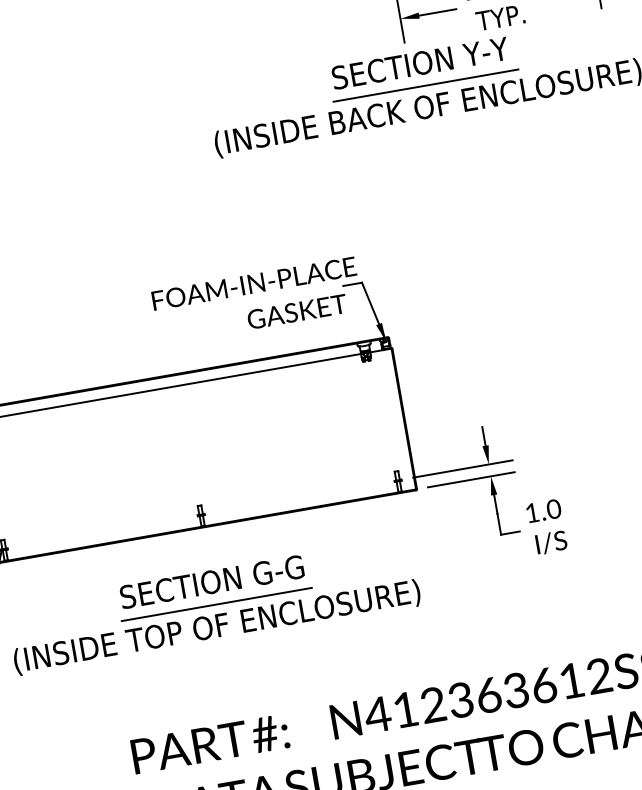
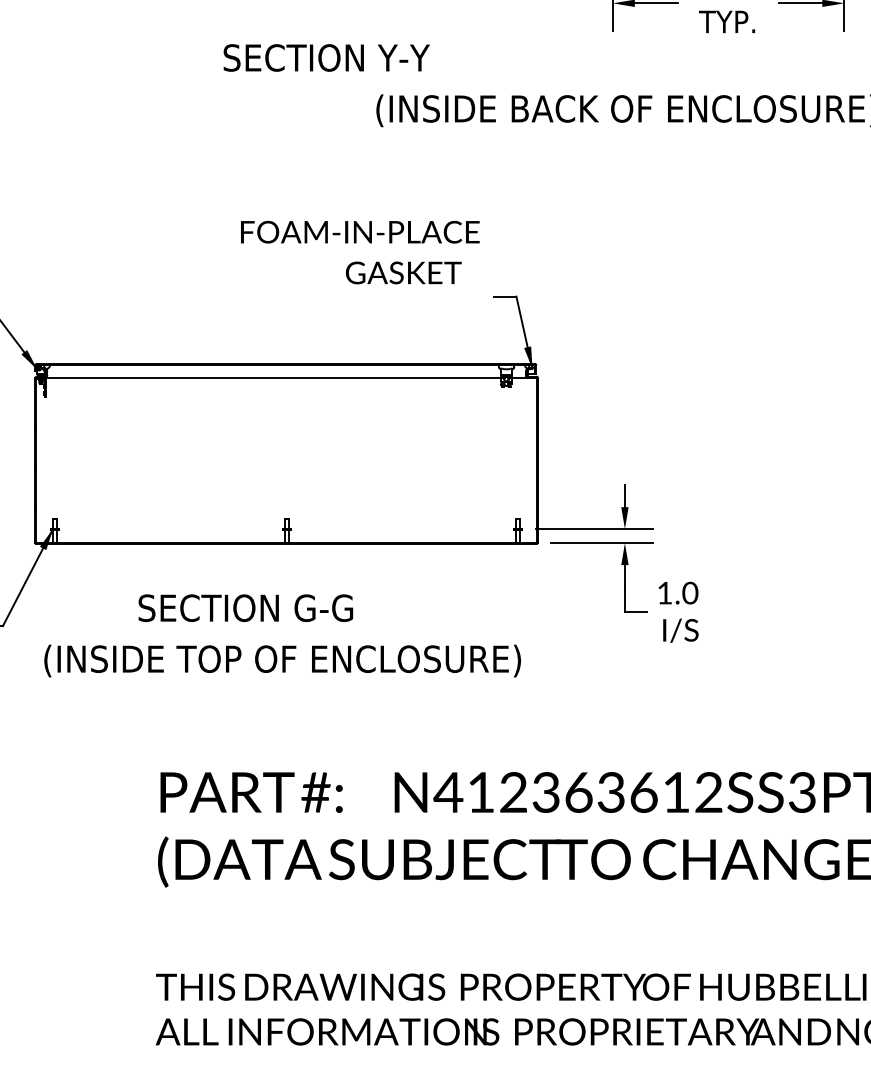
text: (420, 62) -> (326, 57), moved
line: (425, 85) -> (628, 84), removed
text: (257, 300) -> (360, 252), moved
text: (211, 581) -> (245, 607), moved
line: (216, 604) -> (286, 634), removed

